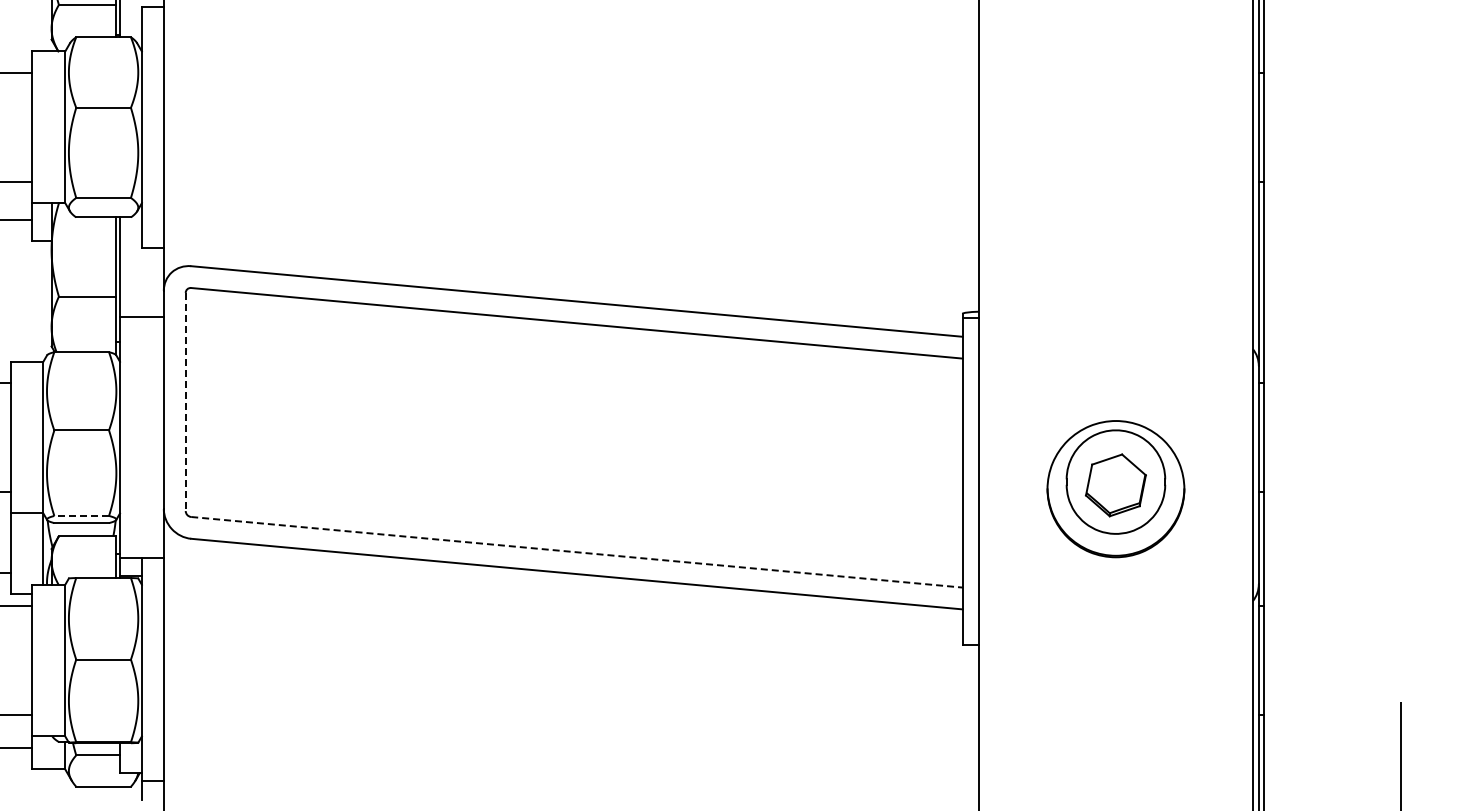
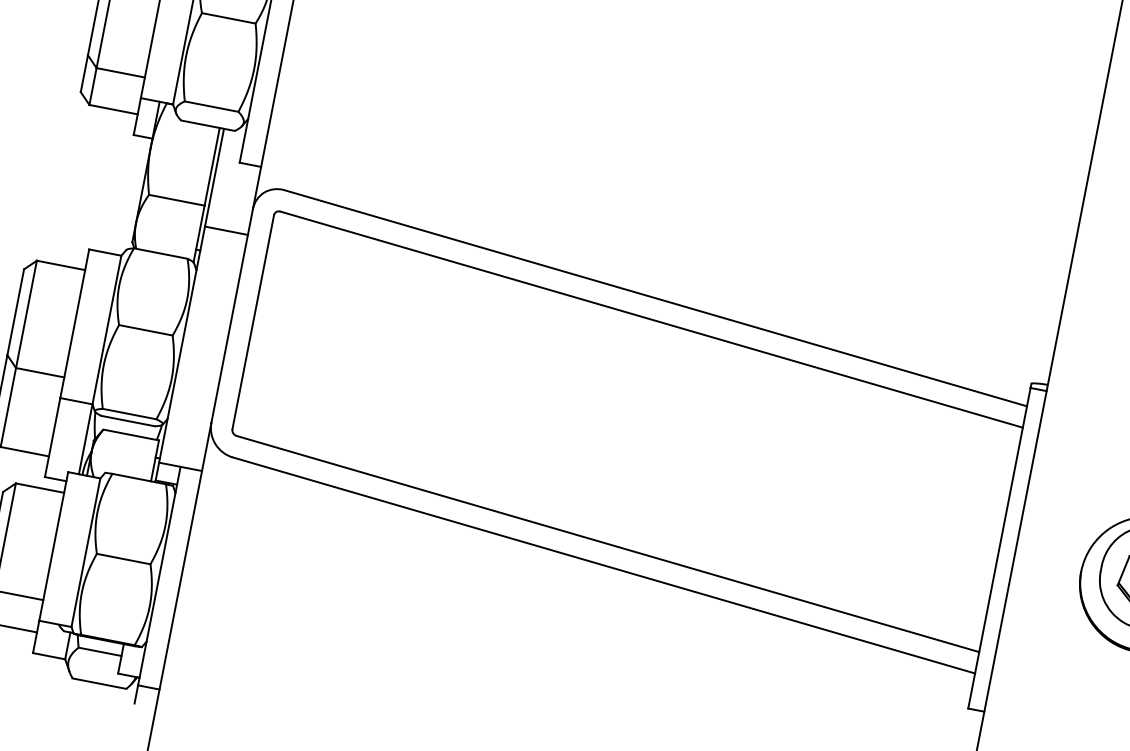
line: (185, 402) -> (252, 322), dashed -> solid
line: (81, 515) -> (129, 413), dashed -> solid
line: (577, 552) -> (608, 544), dashed -> solid

